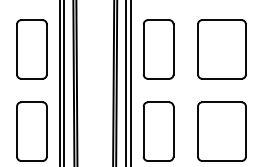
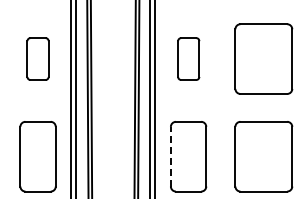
part: (31, 48) -> (37, 58), size x0.6
part: (158, 48) -> (188, 58), size x0.6
line: (143, 131) -> (170, 156), solid -> dashed

